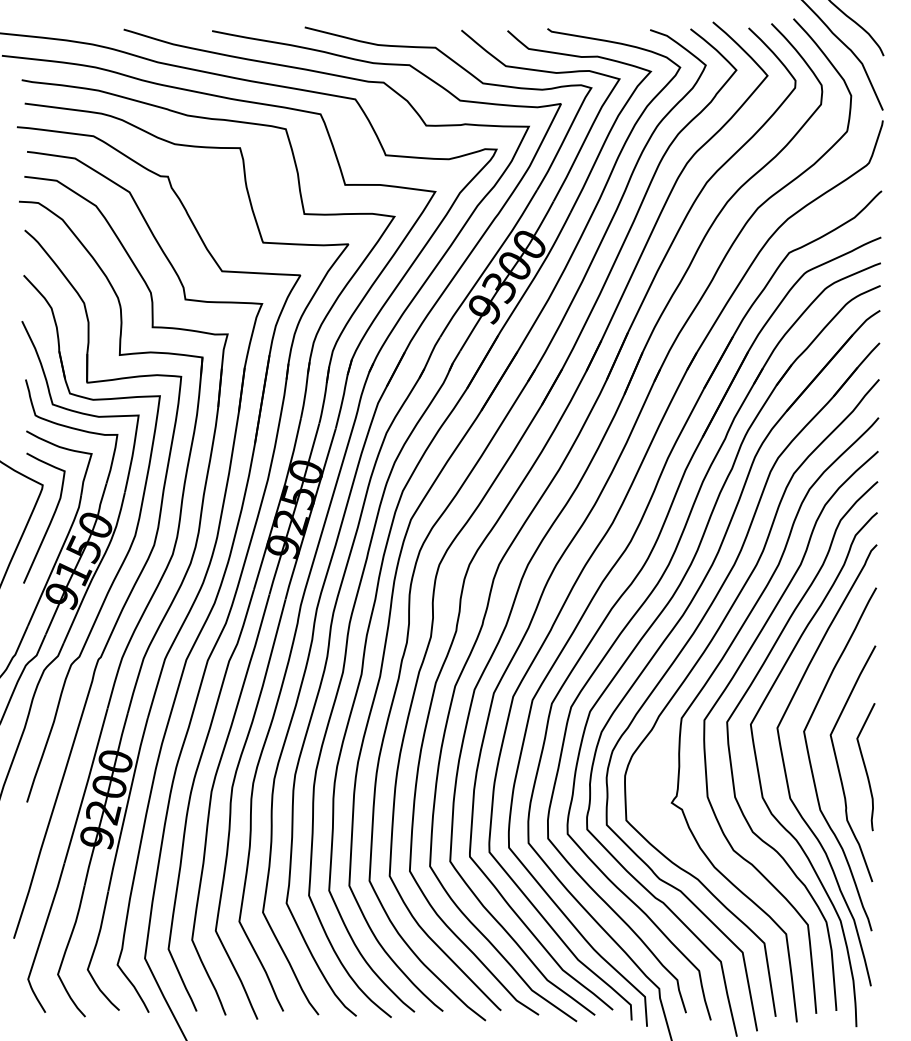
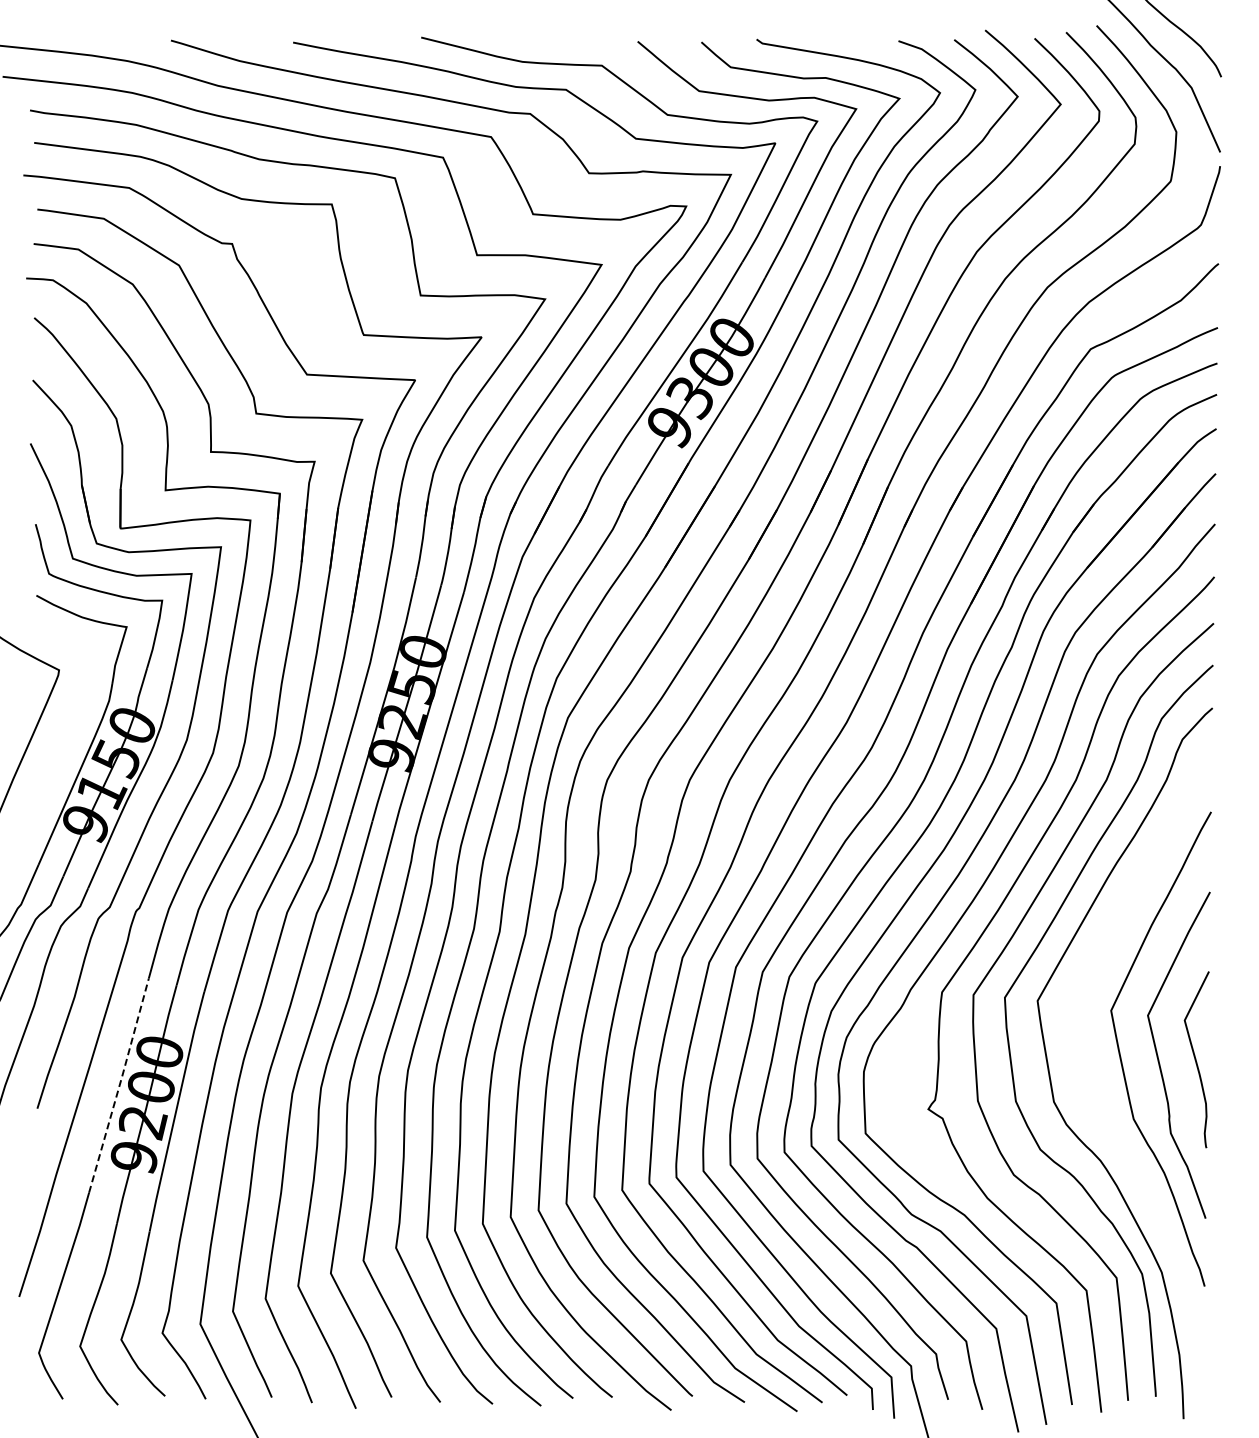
curve: (51, 519) -> (70, 717), removed
curve: (786, 771) -> (1086, 1066), removed
line: (86, 785) -> (119, 1085), solid -> dashed

